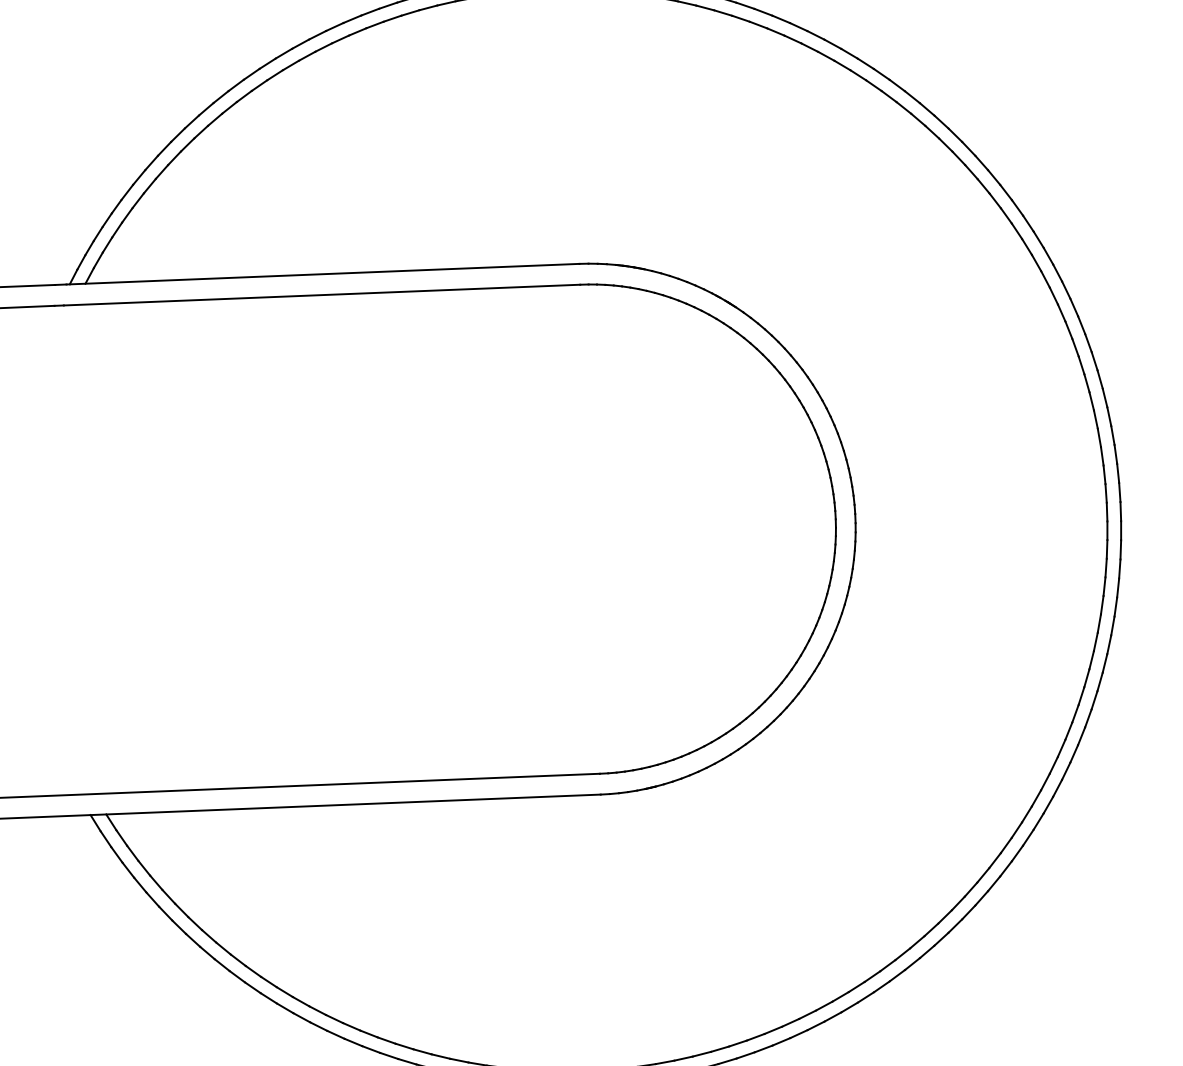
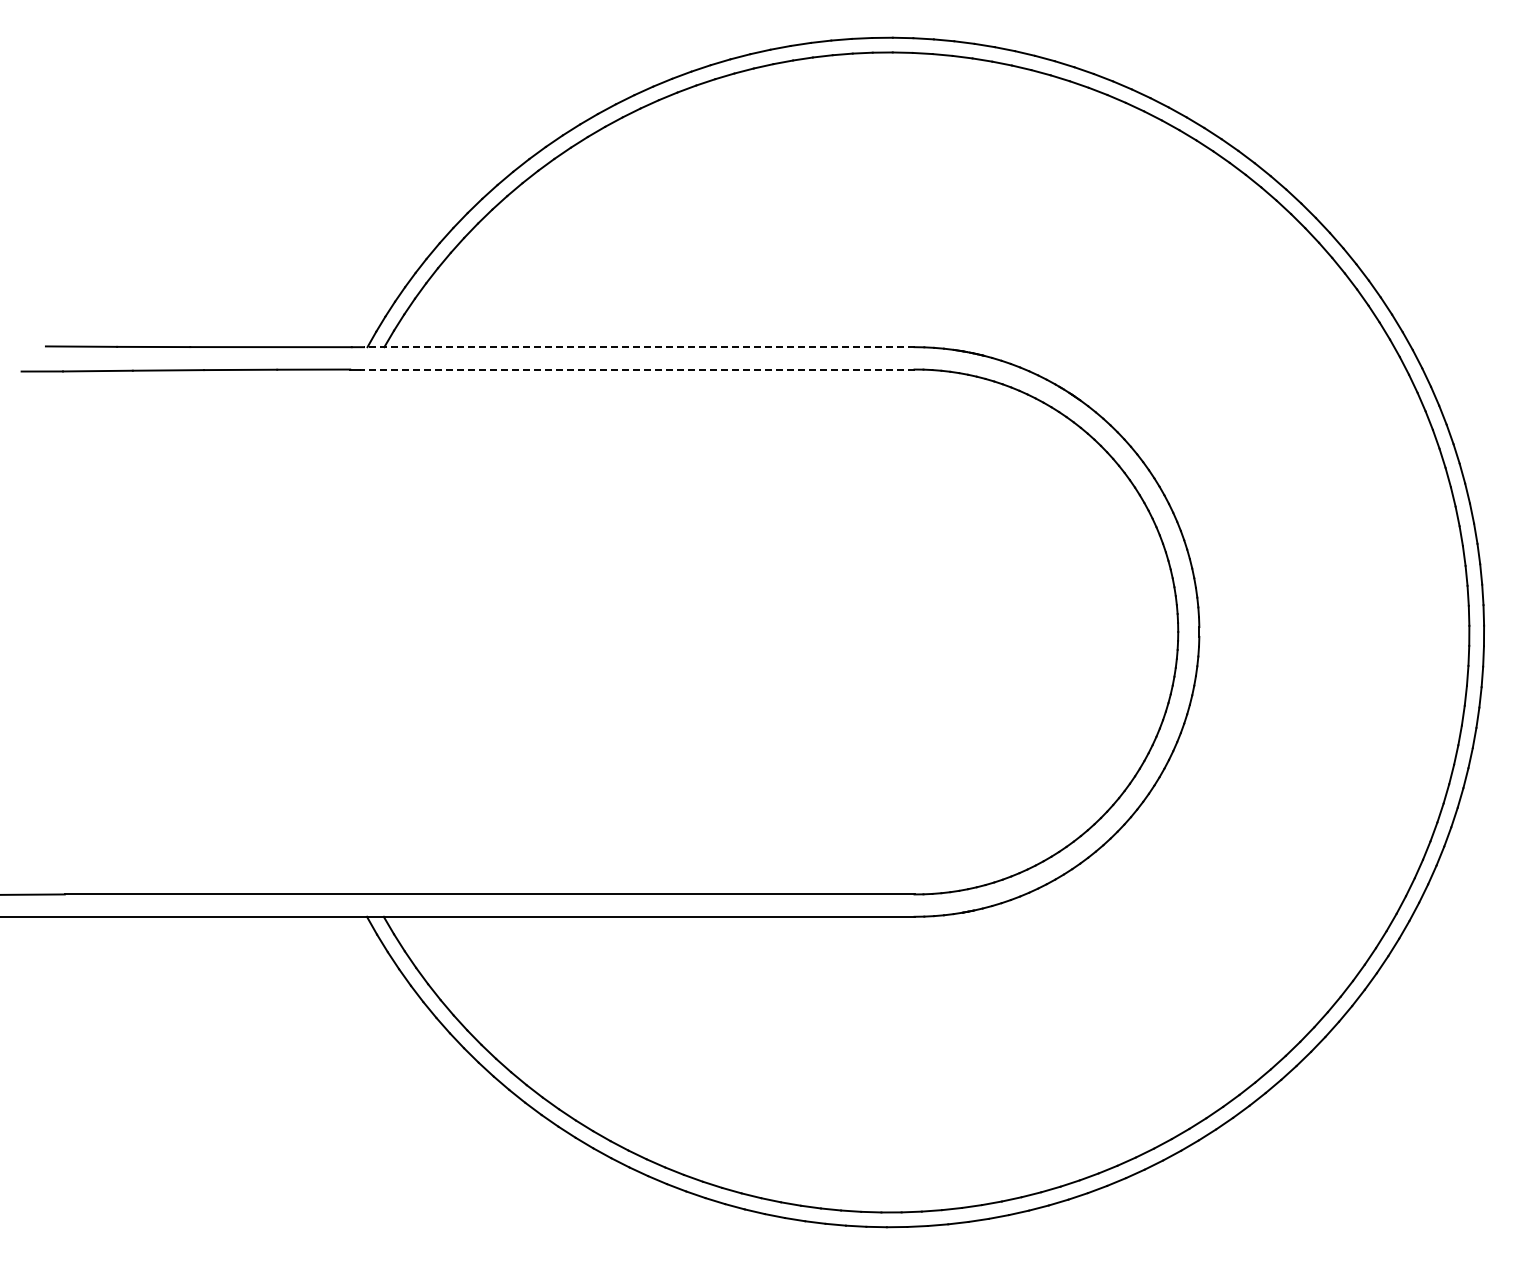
line: (322, 274) -> (638, 347), solid -> dashed
line: (321, 295) -> (636, 369), solid -> dashed

